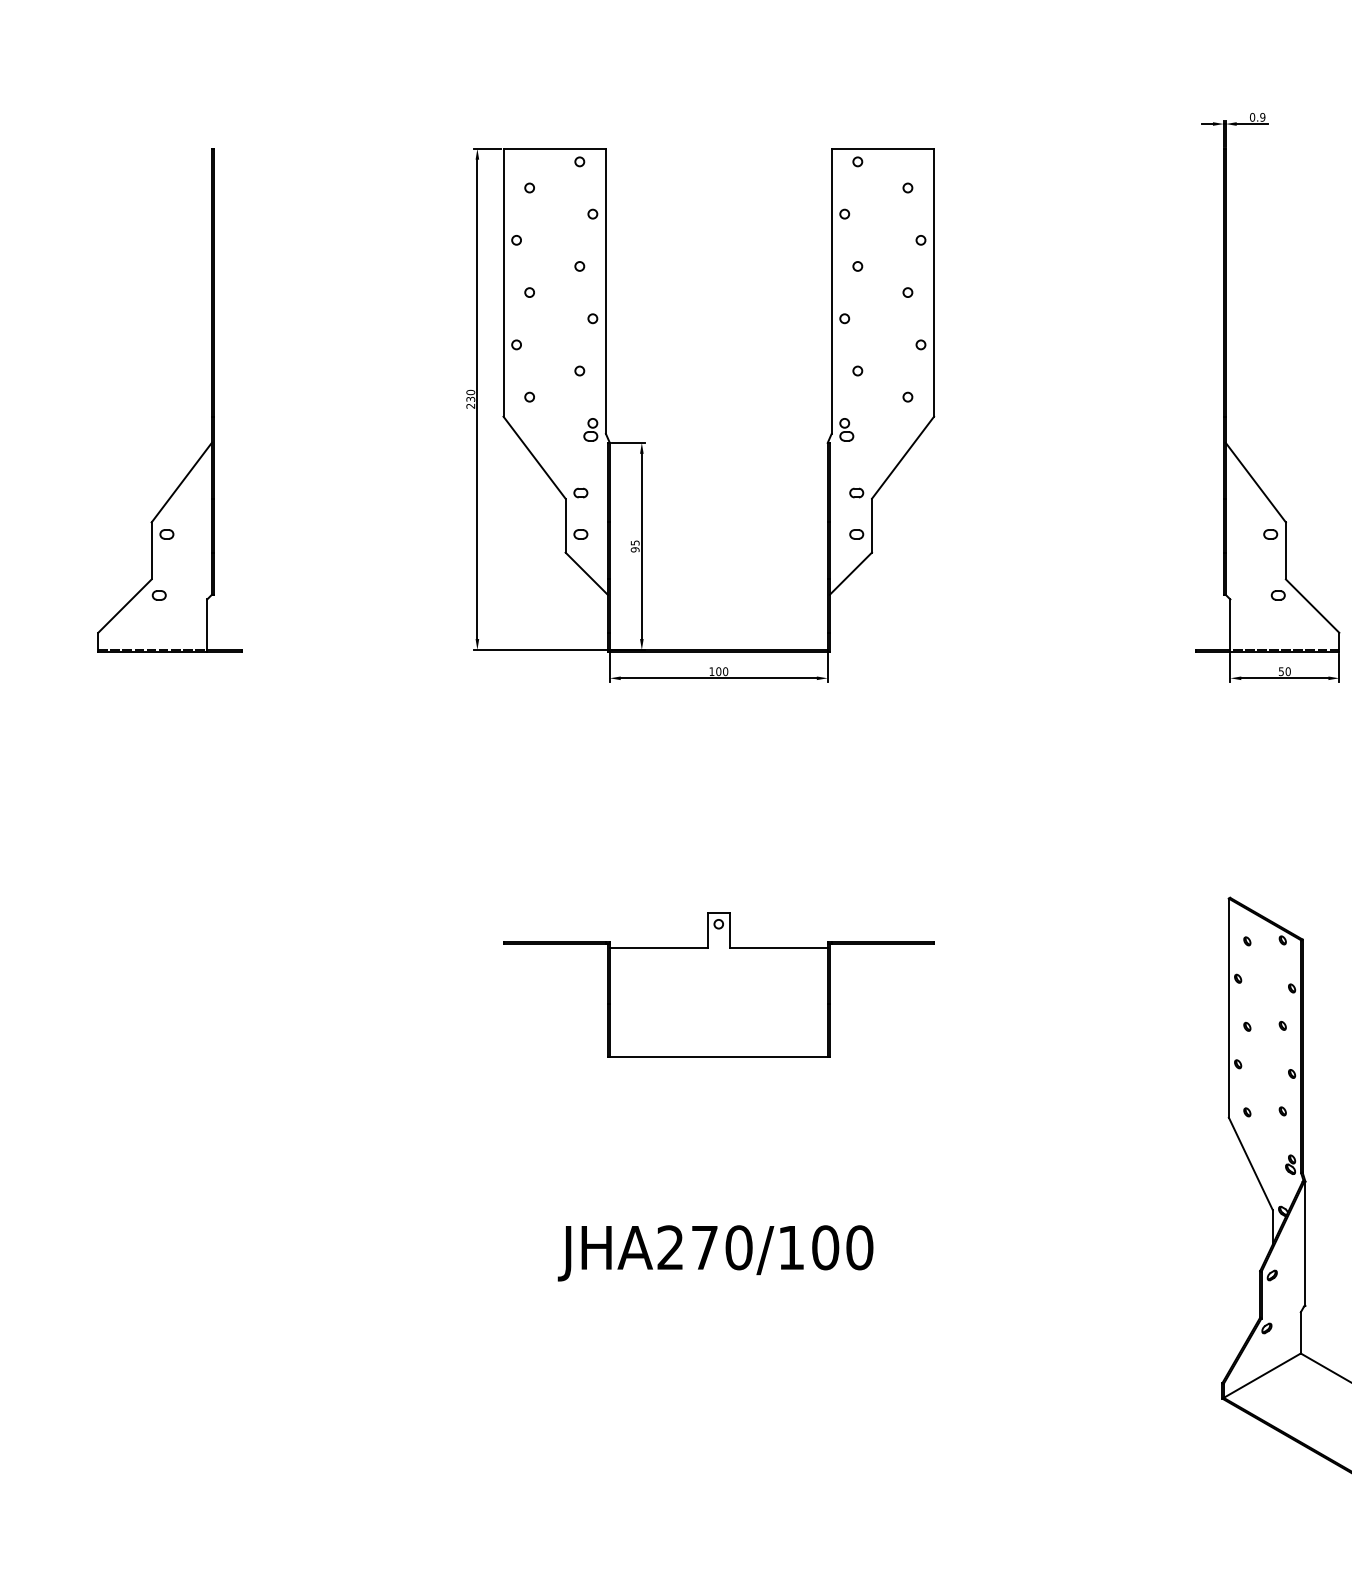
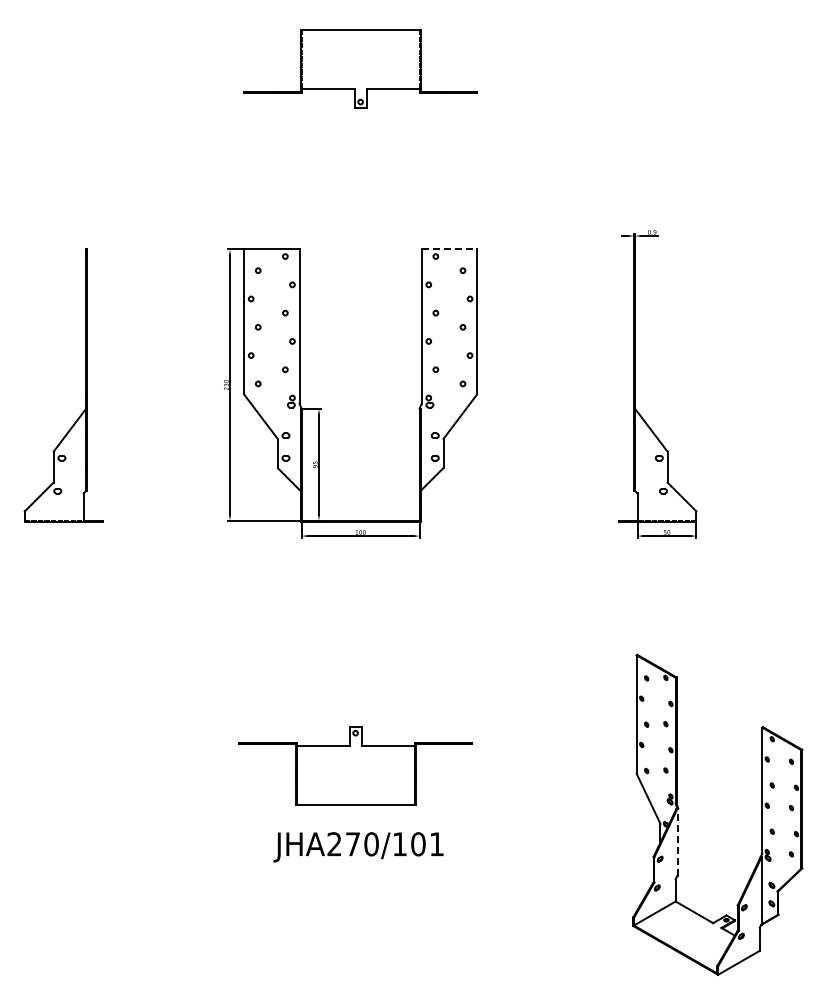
line: (883, 148) -> (449, 249), solid -> dashed
part: (718, 983) -> (355, 765), moved
line: (1306, 1244) -> (678, 842), solid -> dashed
text: (858, 1248) -> (436, 844), JHA270/100 -> JHA270/101

